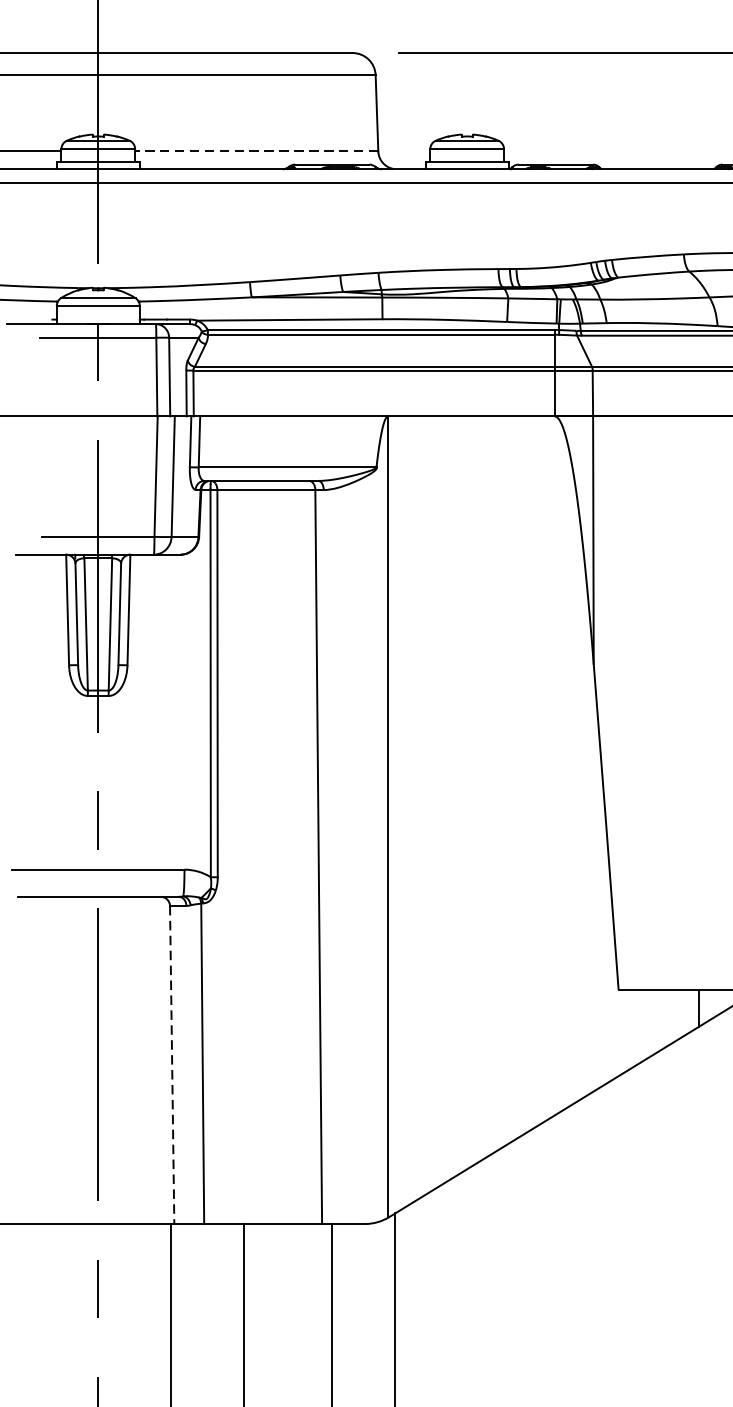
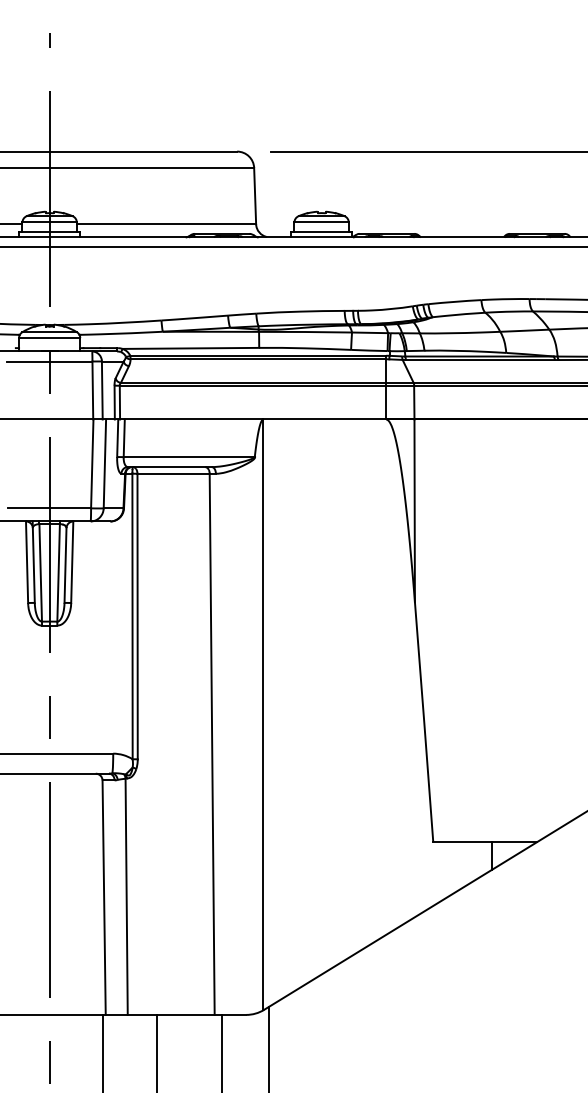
line: (256, 151) -> (166, 224), dashed -> solid
line: (172, 1066) -> (104, 898), dashed -> solid

